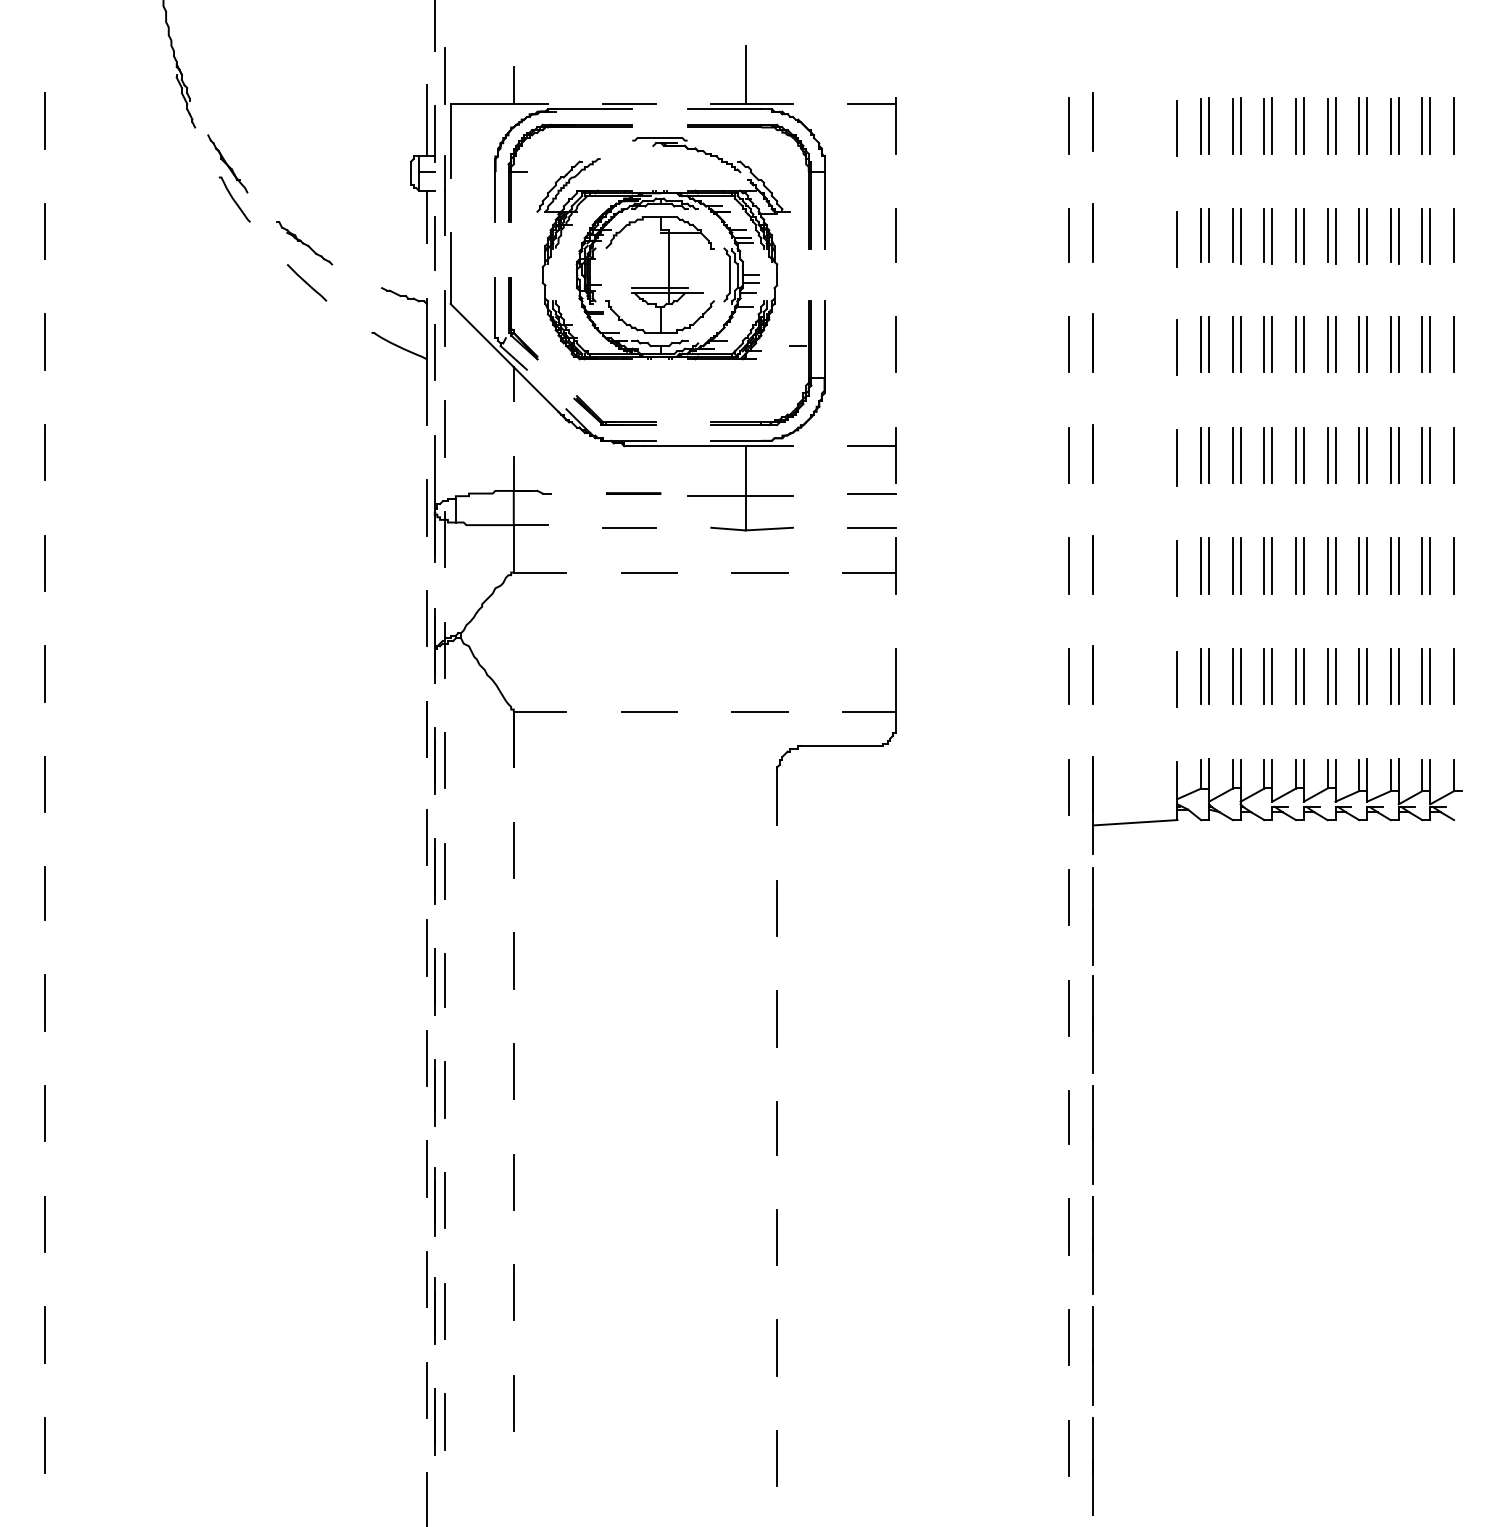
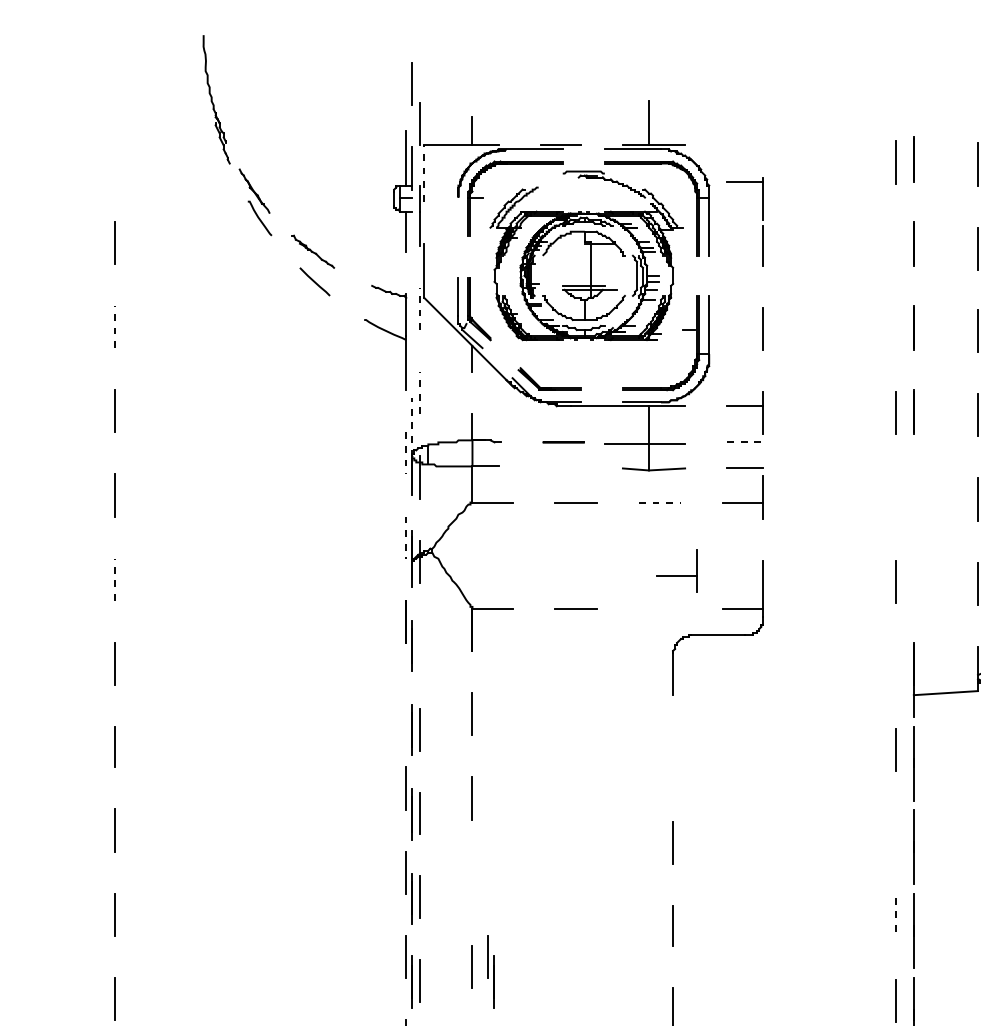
part: (871, 104) -> (744, 182), moved
line: (44, 120) -> (115, 158), removed
line: (450, 140) -> (424, 173), solid -> dashed
line: (495, 197) -> (458, 216), removed
line: (1069, 235) -> (895, 245), removed
line: (434, 243) -> (412, 251), removed
line: (445, 318) -> (420, 309), solid -> dashed
line: (44, 342) -> (115, 327), solid -> dashed
line: (1069, 344) -> (895, 328), removed
line: (434, 352) -> (412, 334), removed
line: (445, 429) -> (420, 393), solid -> dashed
line: (434, 473) -> (412, 427), solid -> dashed
line: (871, 493) -> (744, 442), solid -> dashed
line: (426, 508) -> (405, 453), solid -> dashed
line: (629, 527) -> (560, 468), removed
line: (1092, 564) -> (913, 496), removed
line: (1069, 565) -> (895, 497), removed
line: (760, 572) -> (660, 502), solid -> dashed
line: (426, 618) -> (405, 537), solid -> dashed
part: (782, 669) -> (677, 576), added
line: (44, 673) -> (115, 579), solid -> dashed
line: (1092, 674) -> (913, 580), removed
line: (759, 712) -> (659, 609), removed
line: (445, 760) -> (420, 645), removed
line: (1068, 787) -> (895, 666), removed
line: (426, 836) -> (405, 703), removed
line: (777, 908) -> (673, 758), removed
line: (1068, 1008) -> (895, 834), removed
line: (513, 1071) -> (472, 882), removed
line: (1069, 1118) -> (895, 918), solid -> dashed
part: (537, 1188) -> (490, 971), added

